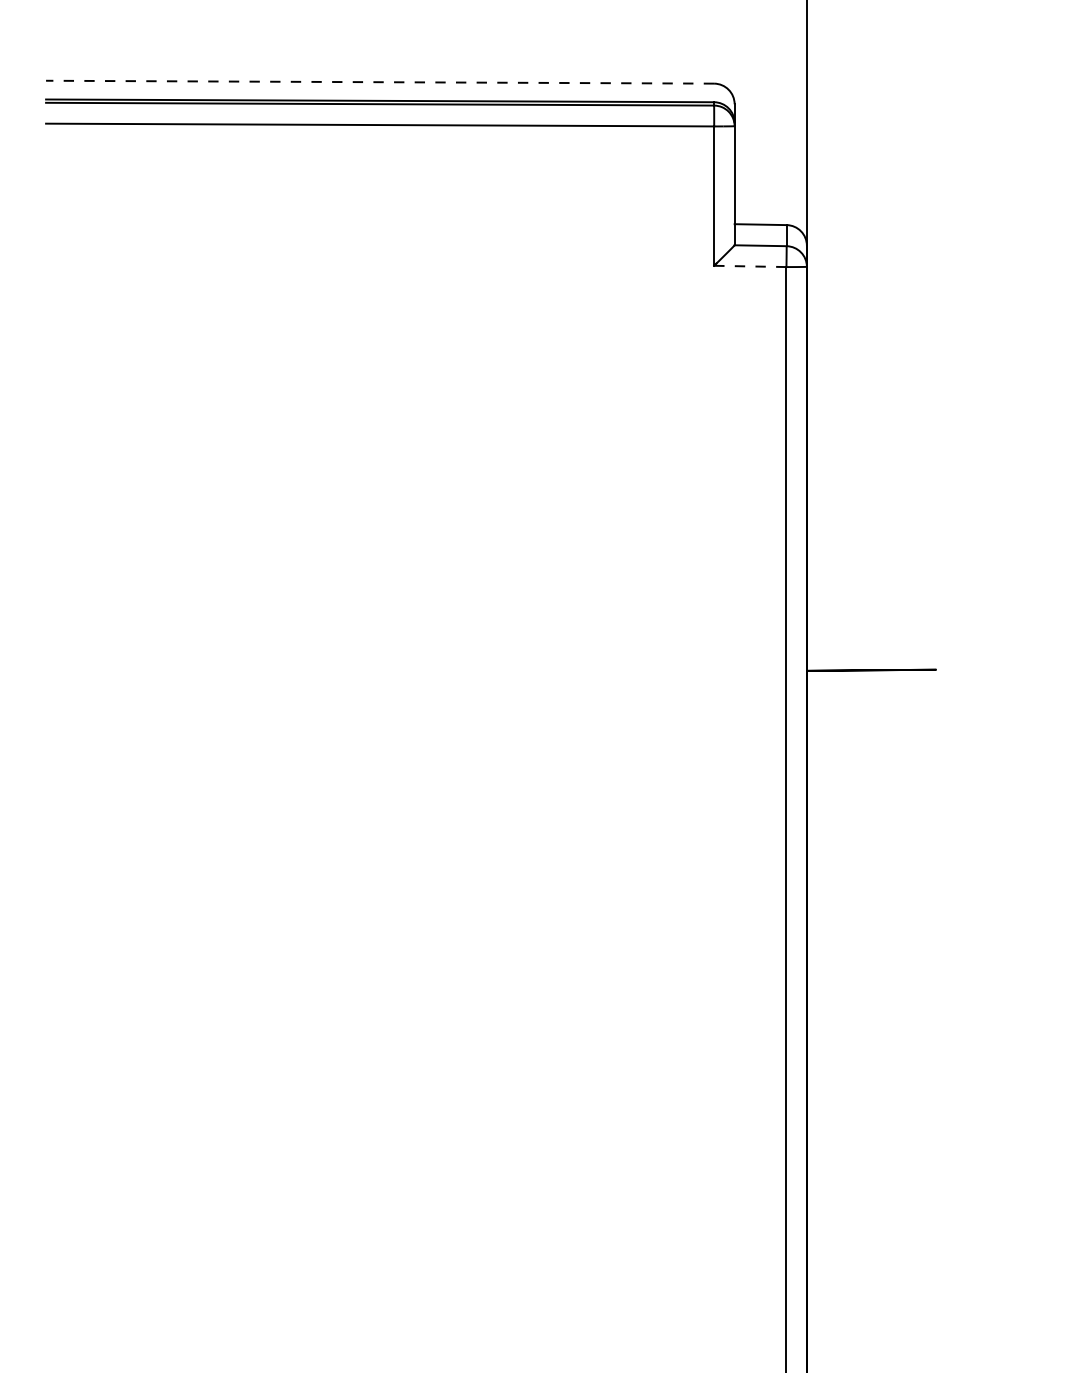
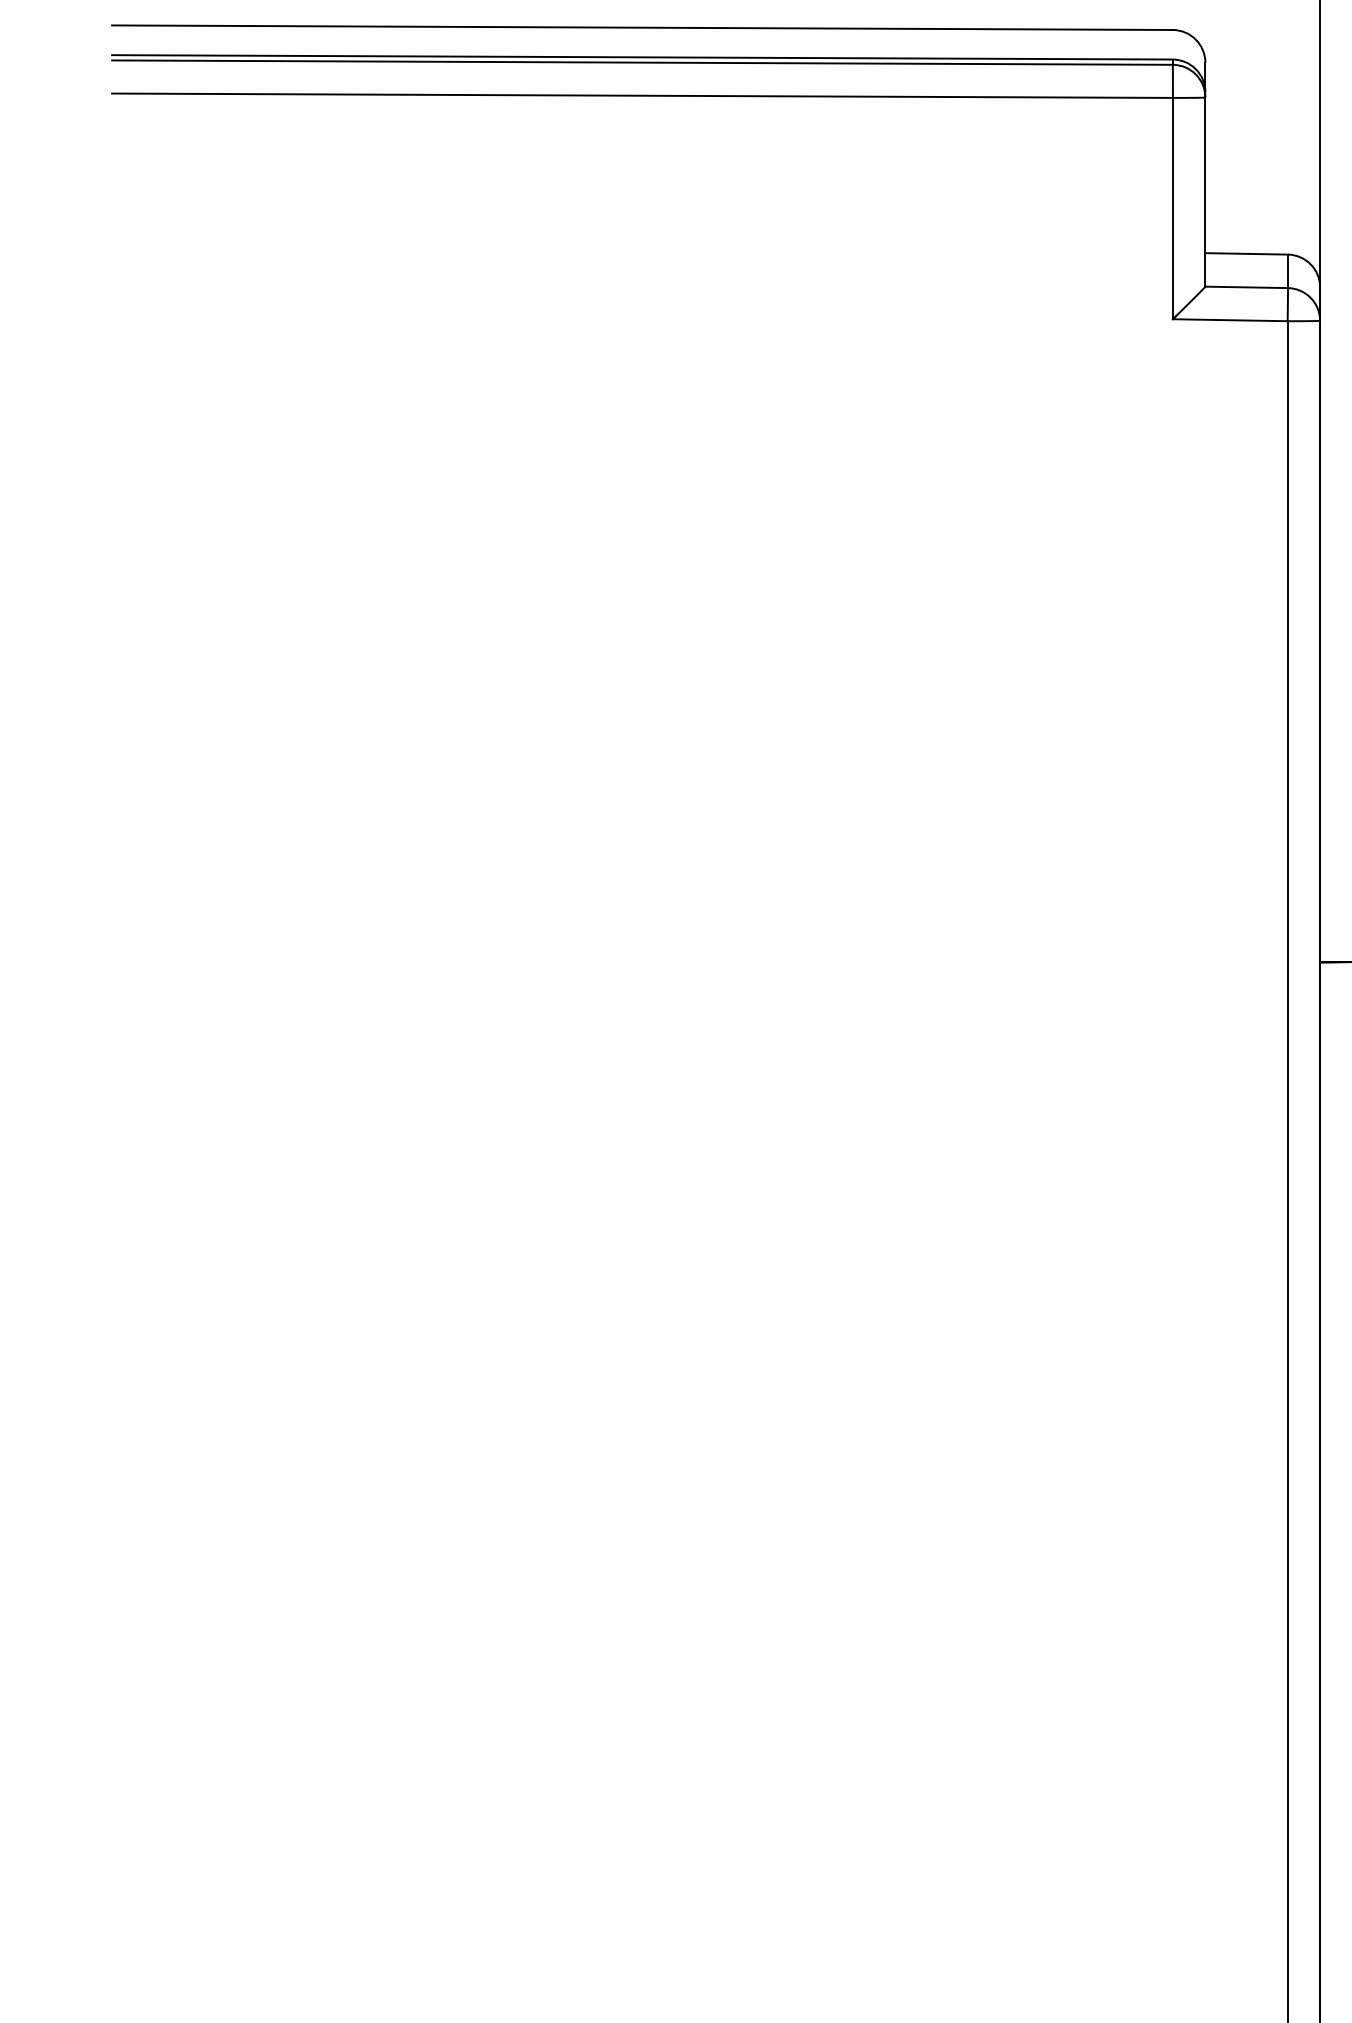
line: (379, 82) -> (641, 28), dashed -> solid
line: (749, 266) -> (1228, 320), dashed -> solid

